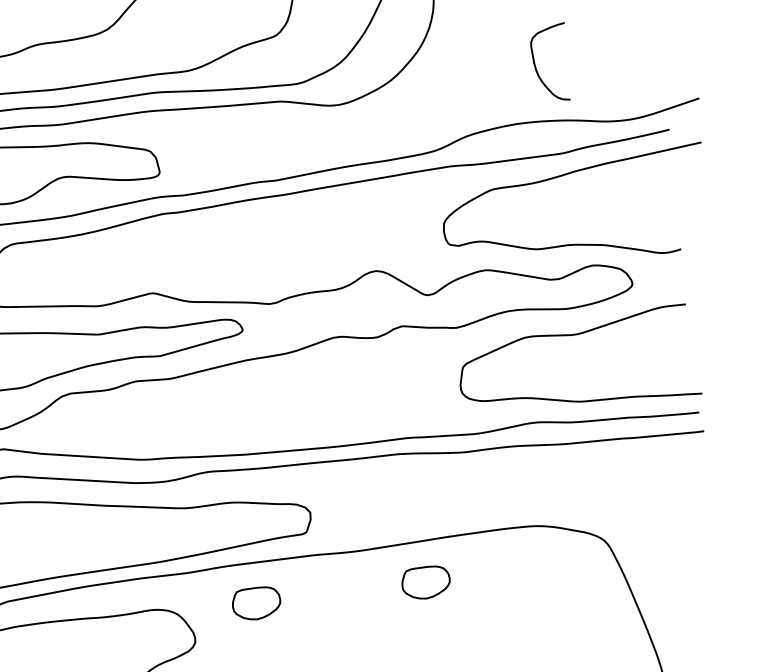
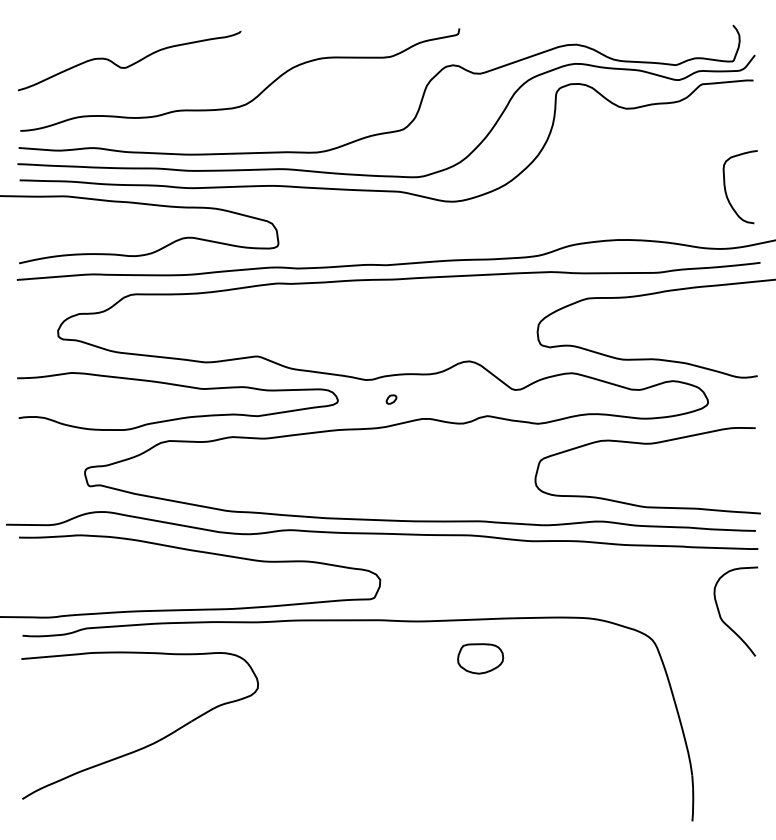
curve: (536, 67) -> (726, 189), moved
part: (298, 321) -> (391, 399), added
curve: (675, 509) -> (722, 618), added
part: (256, 603) -> (319, 658), removed

